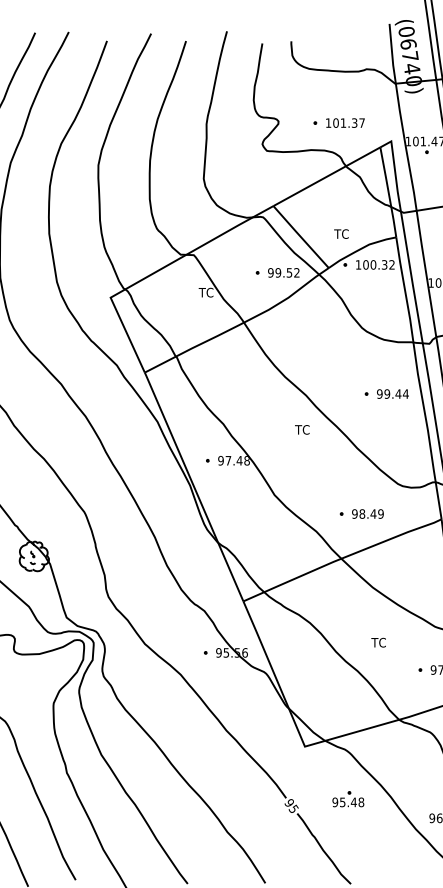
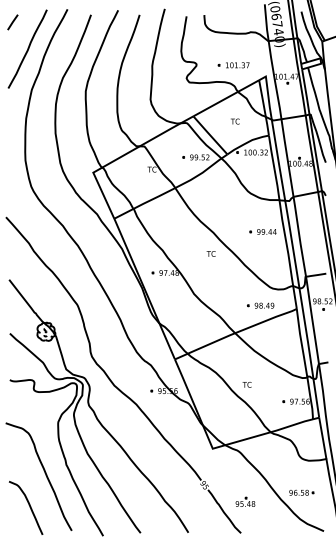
text: (341, 233) -> (235, 121), moved
part: (361, 513) -> (260, 305), moved
text: (377, 642) -> (246, 384), moved
part: (348, 798) -> (245, 501), moved

